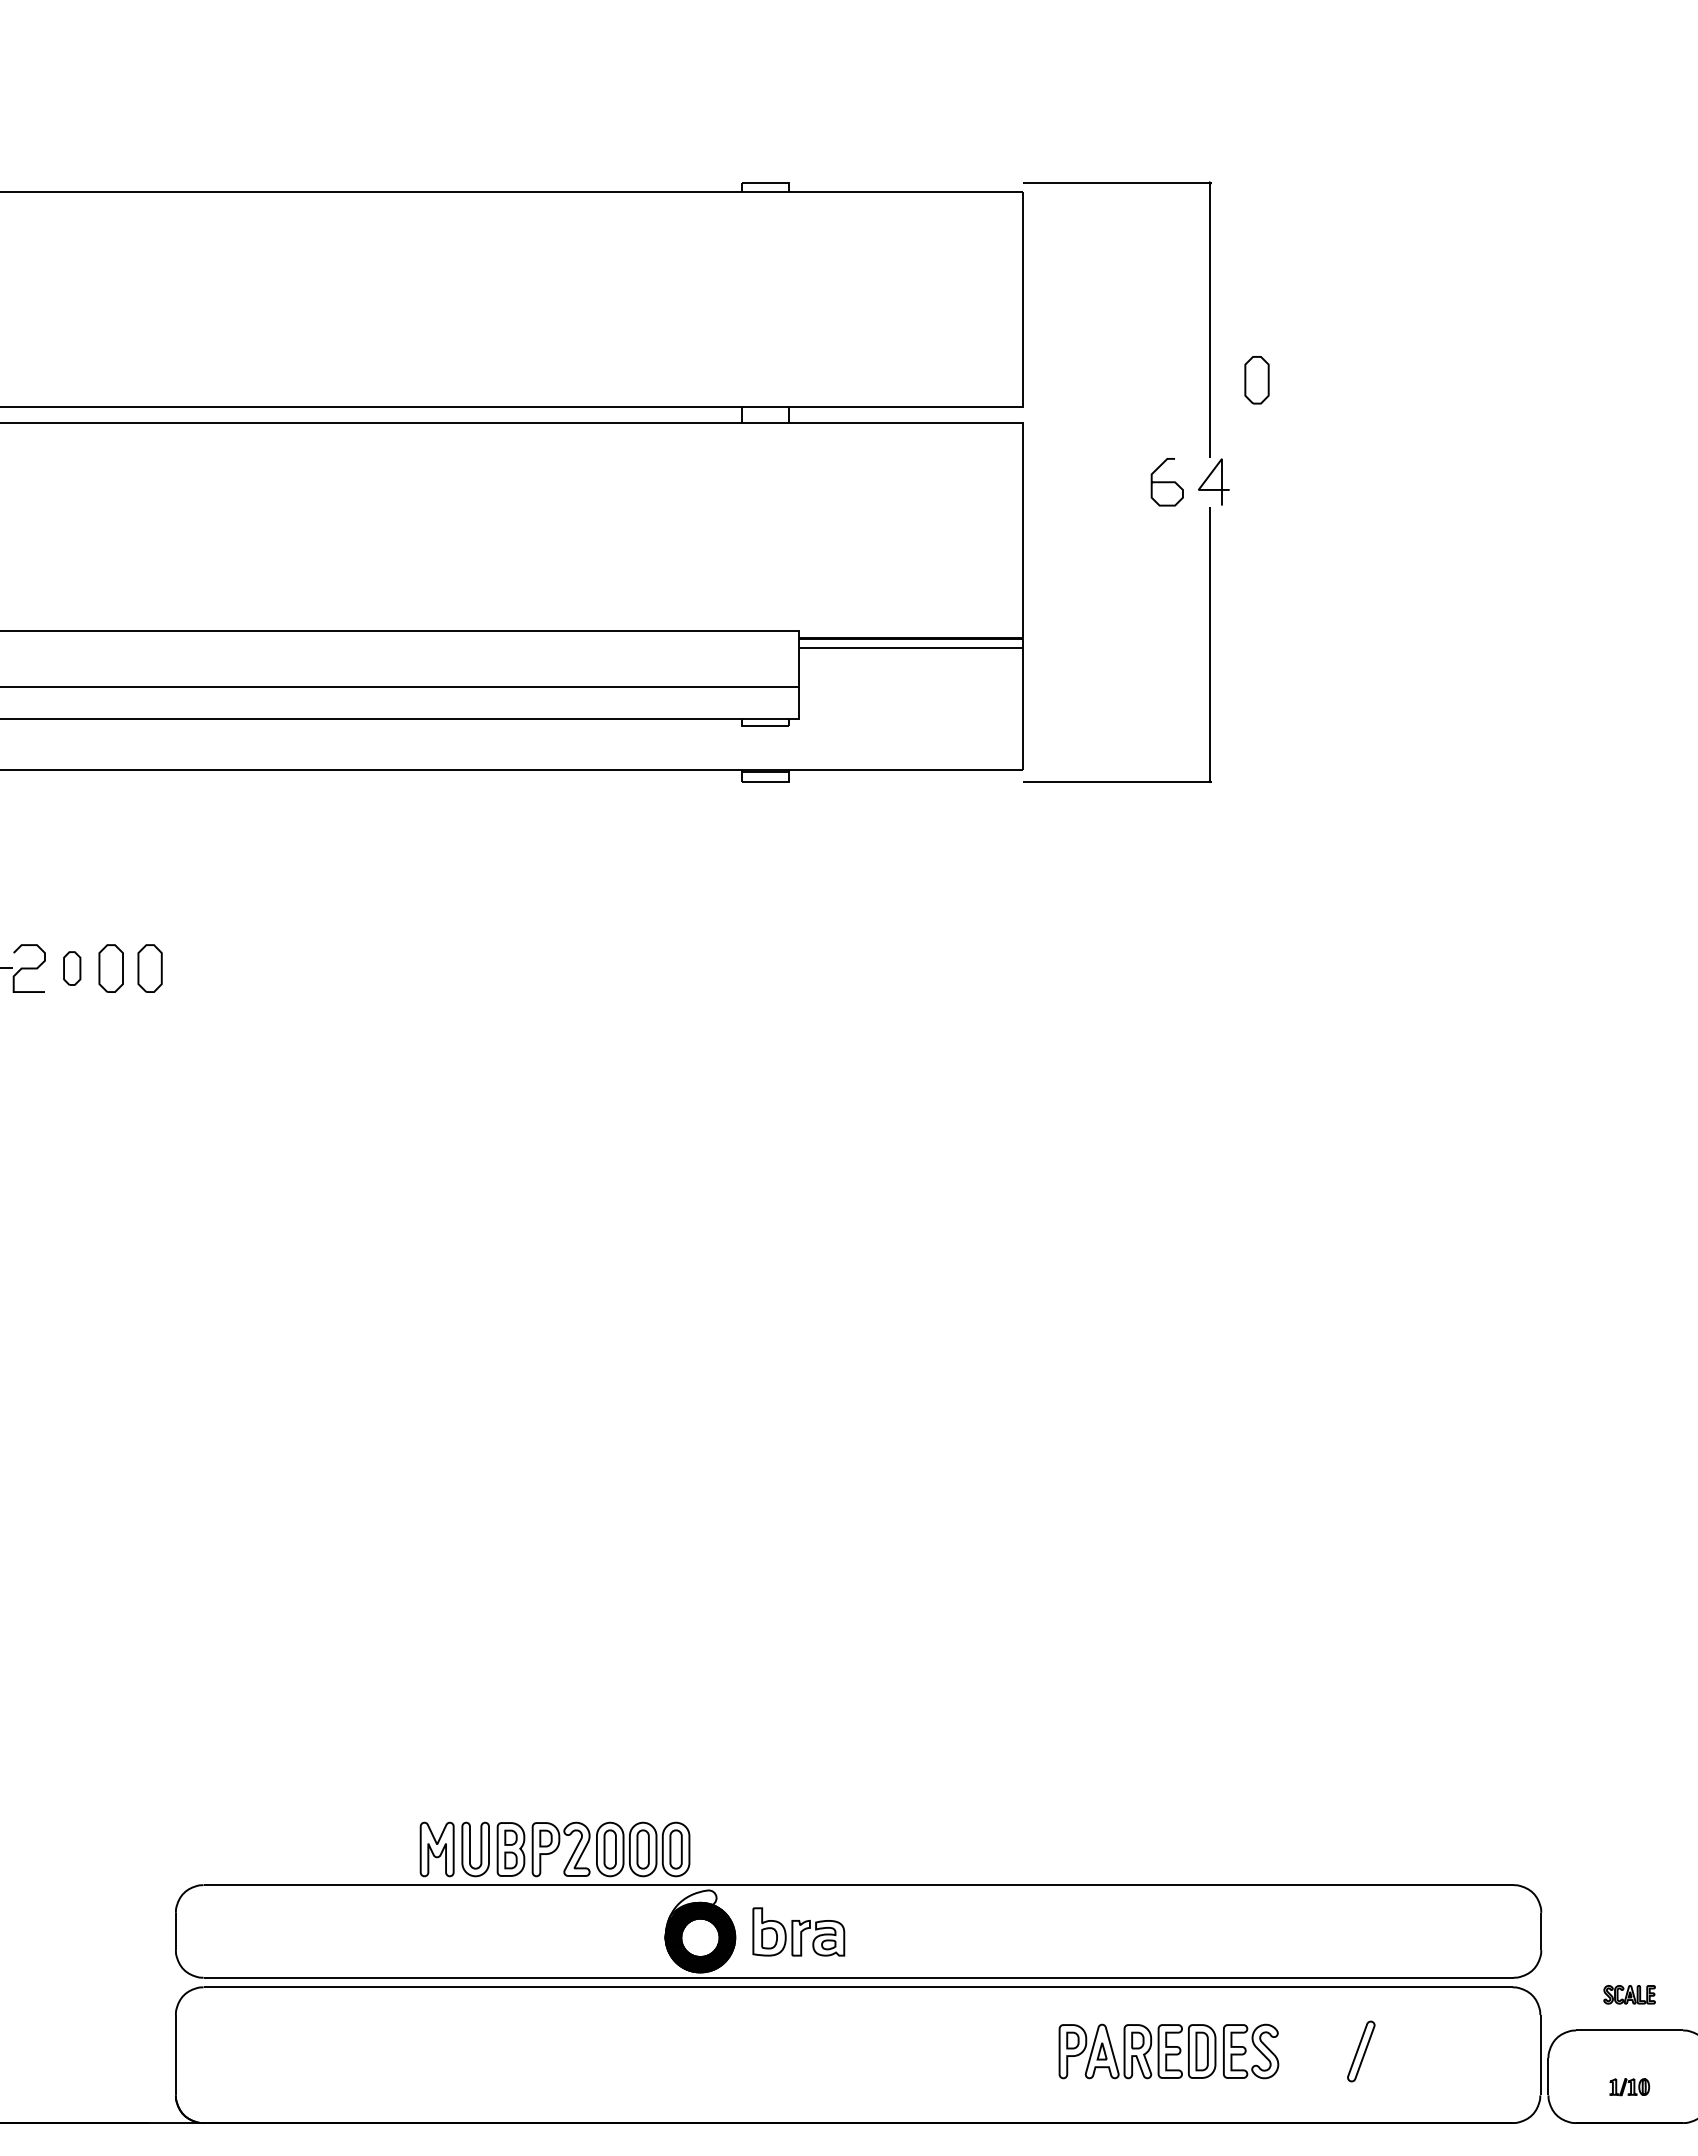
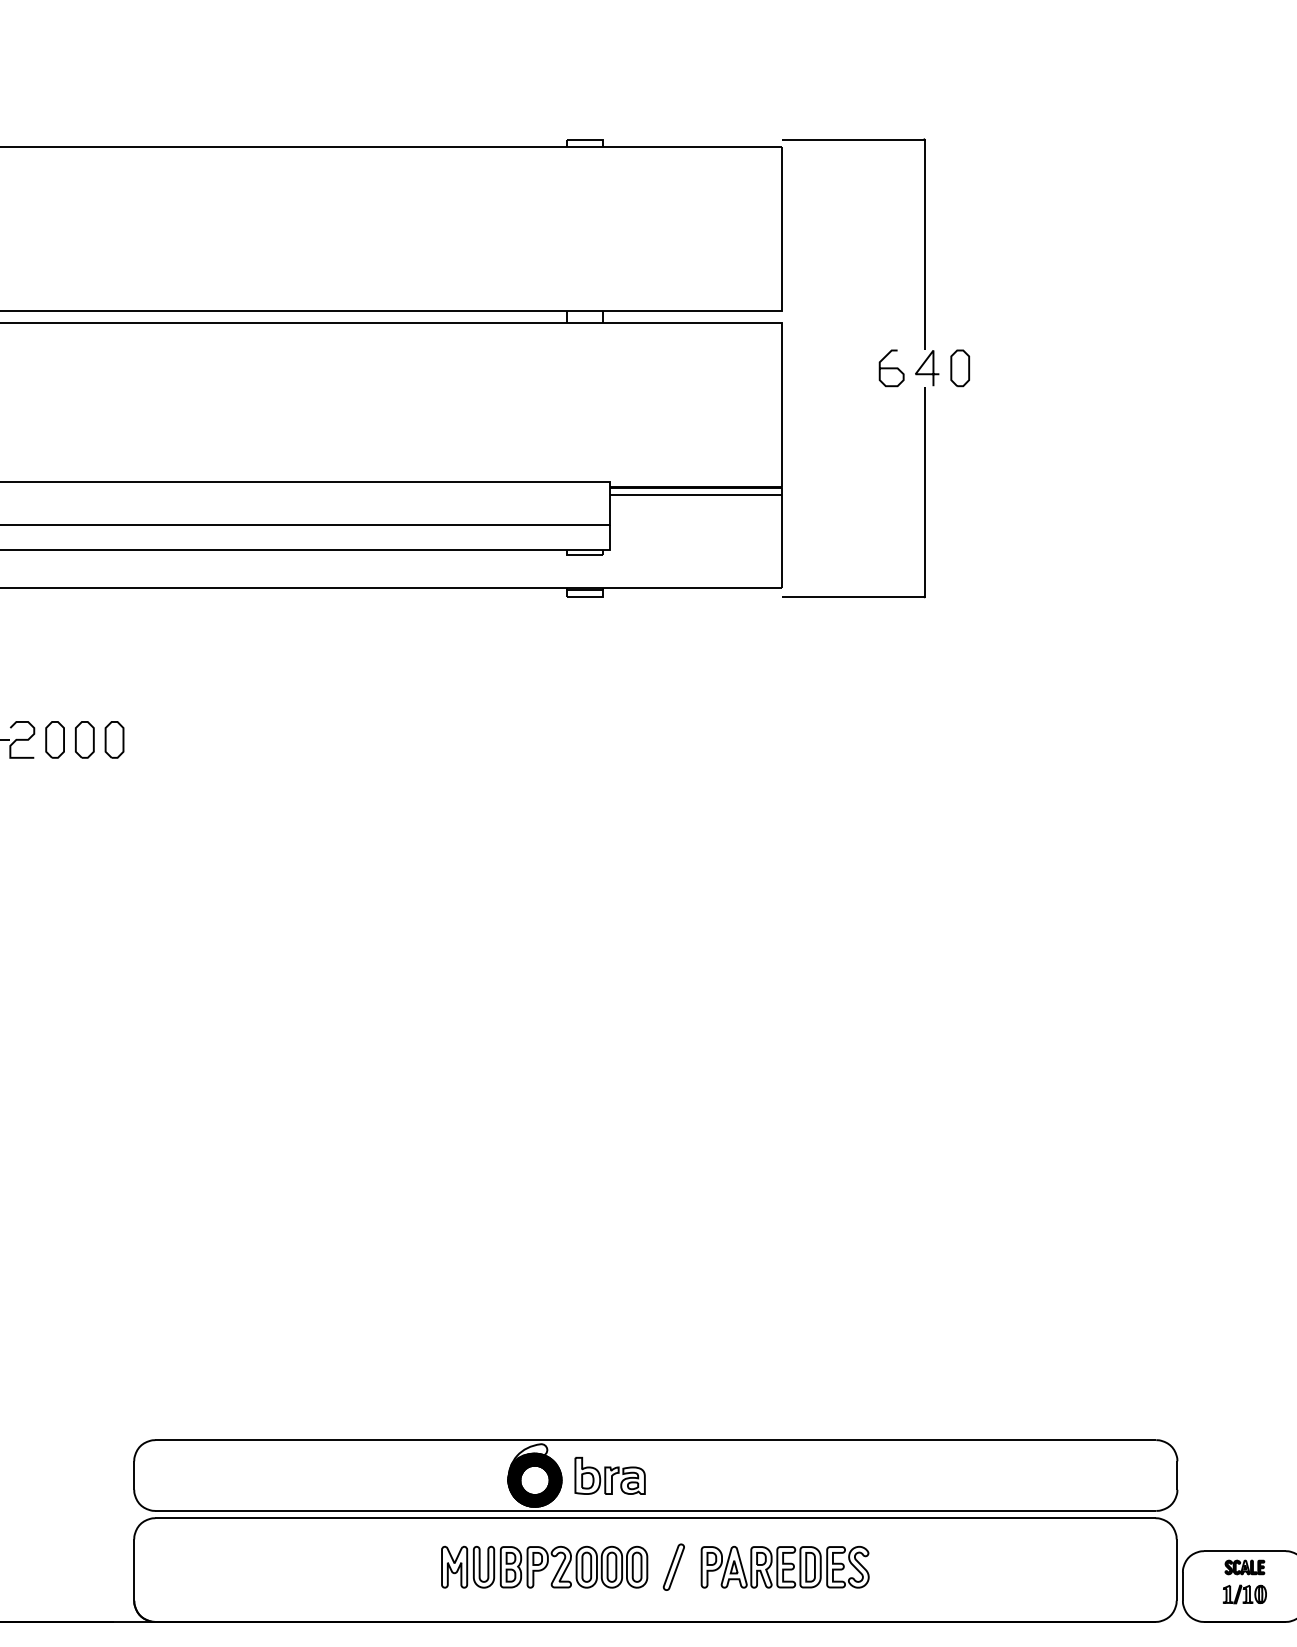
part: (1256, 380) -> (959, 368), moved
part: (71, 968) -> (54, 739), size x1.43
part: (554, 1849) -> (544, 1567), moved
part: (1629, 1994) -> (1244, 1567), moved
part: (1168, 2051) -> (784, 1567), moved
part: (1361, 2051) -> (674, 1567), moved
part: (1629, 2086) -> (1244, 1593), size x1.43

